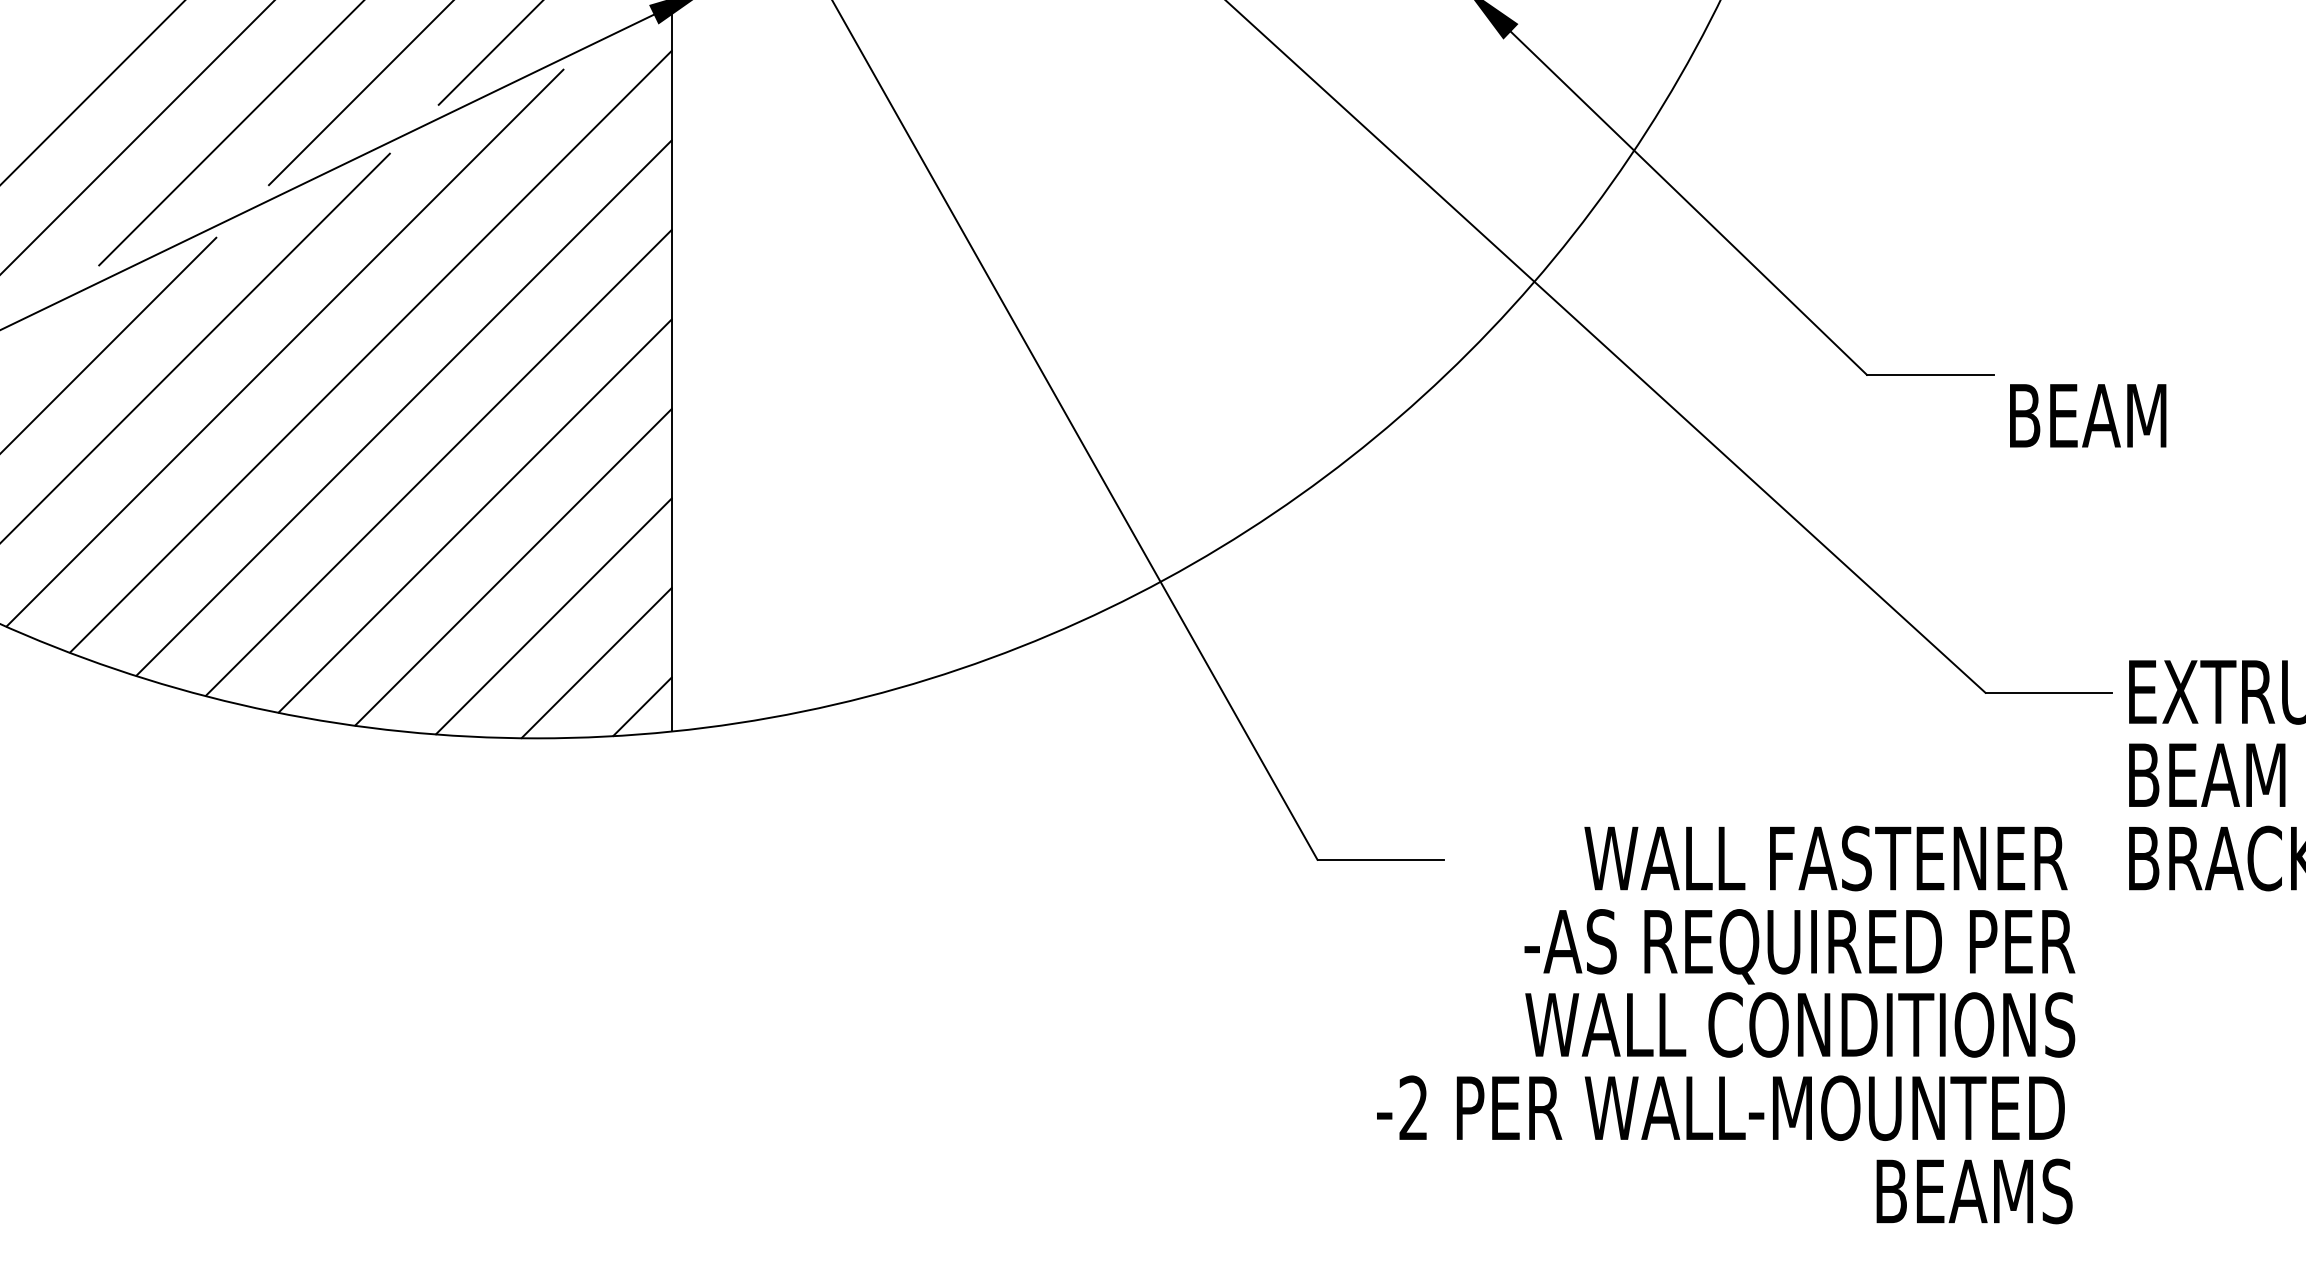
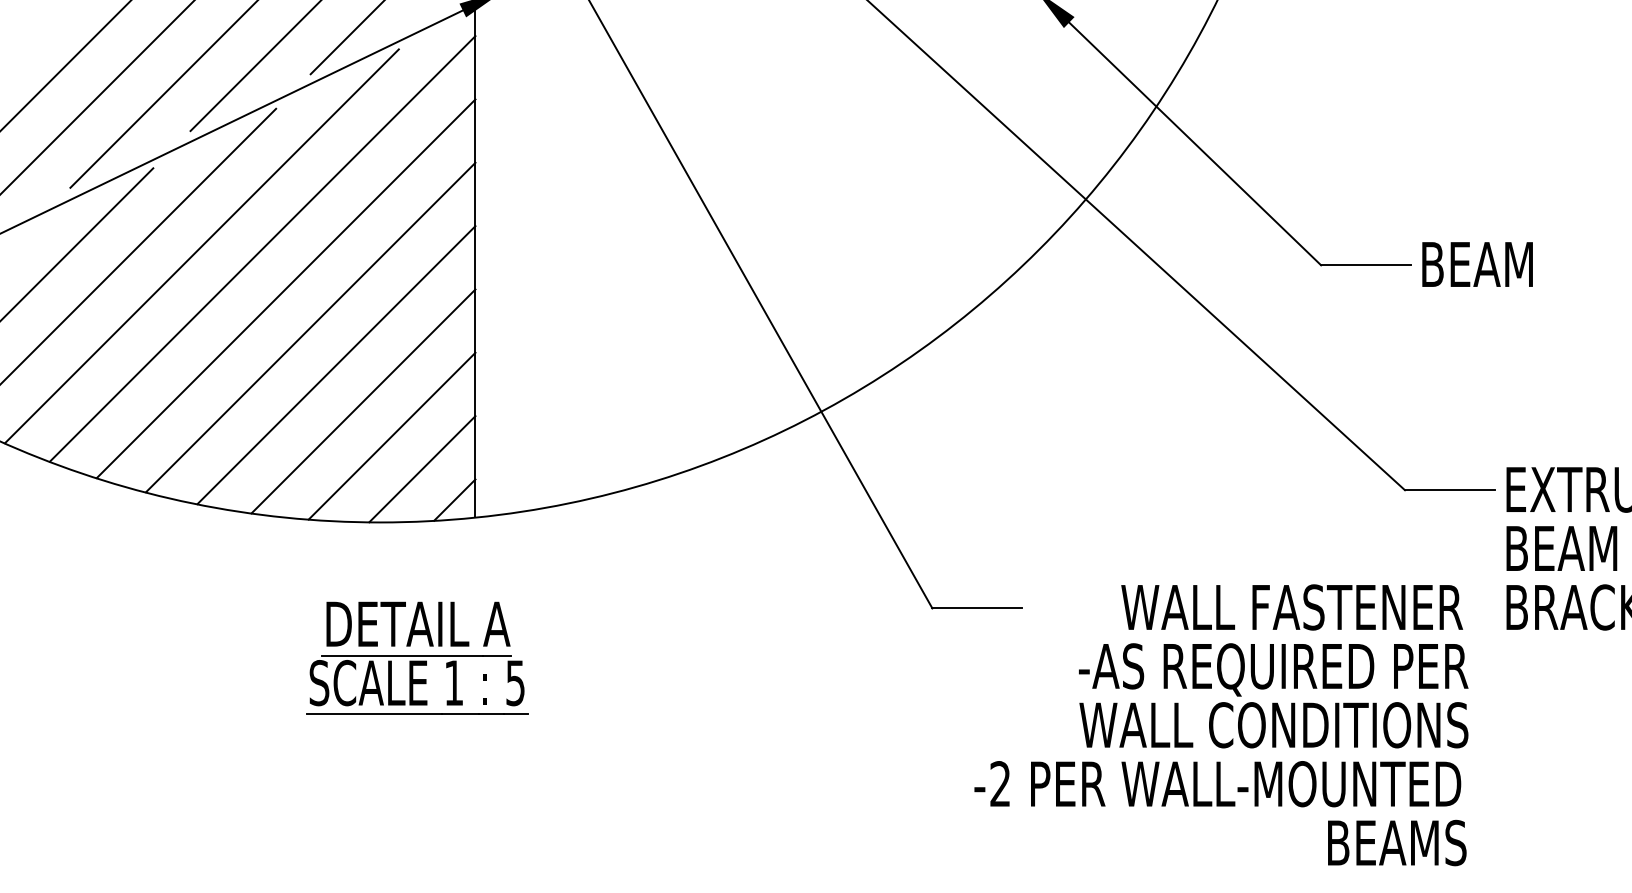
text: (2088, 415) -> (1477, 264), moved
part: (589, 930) -> (417, 658), added

